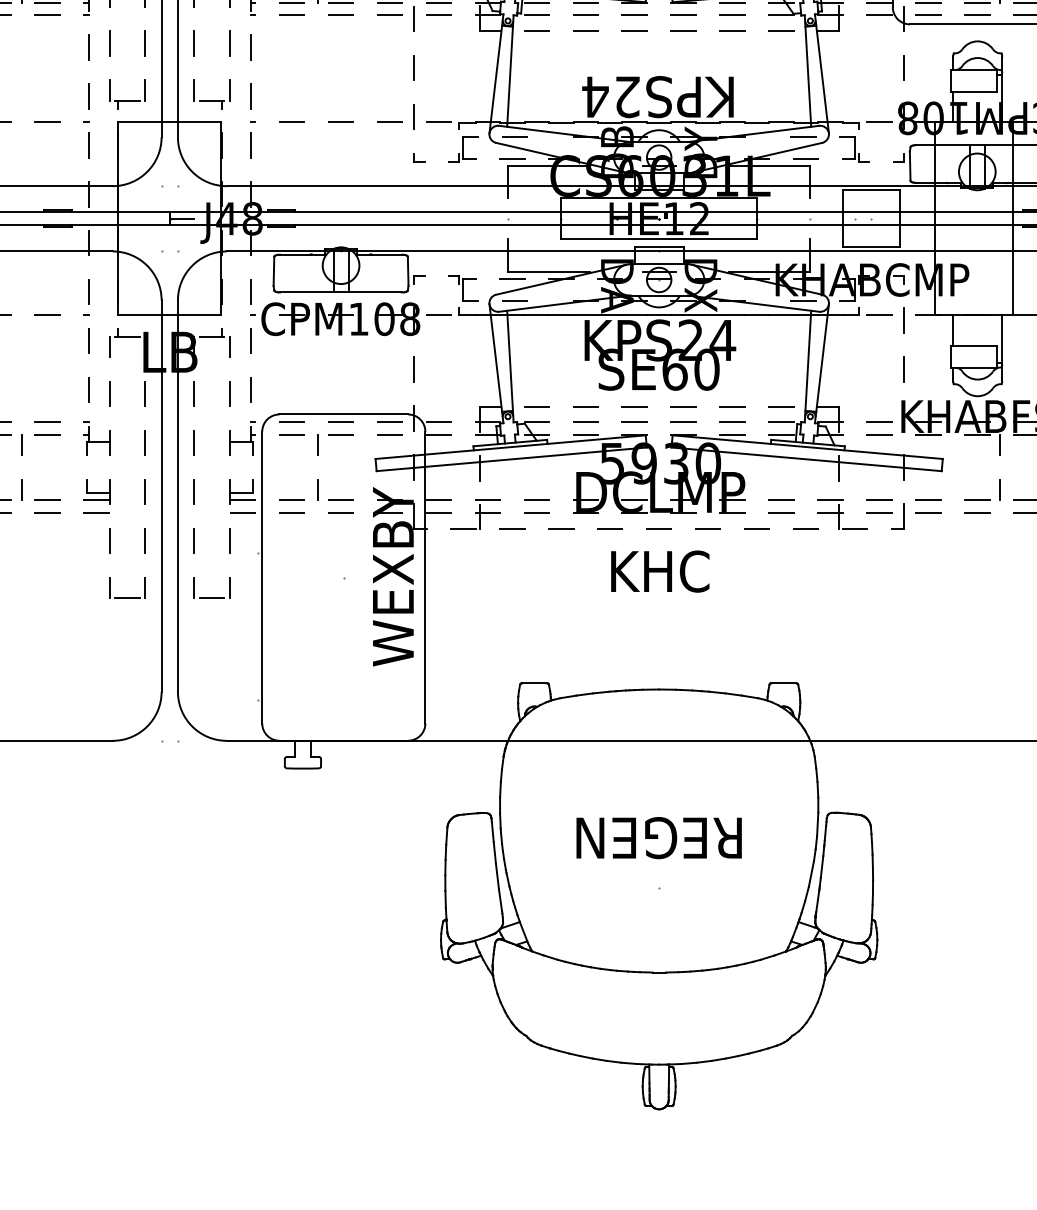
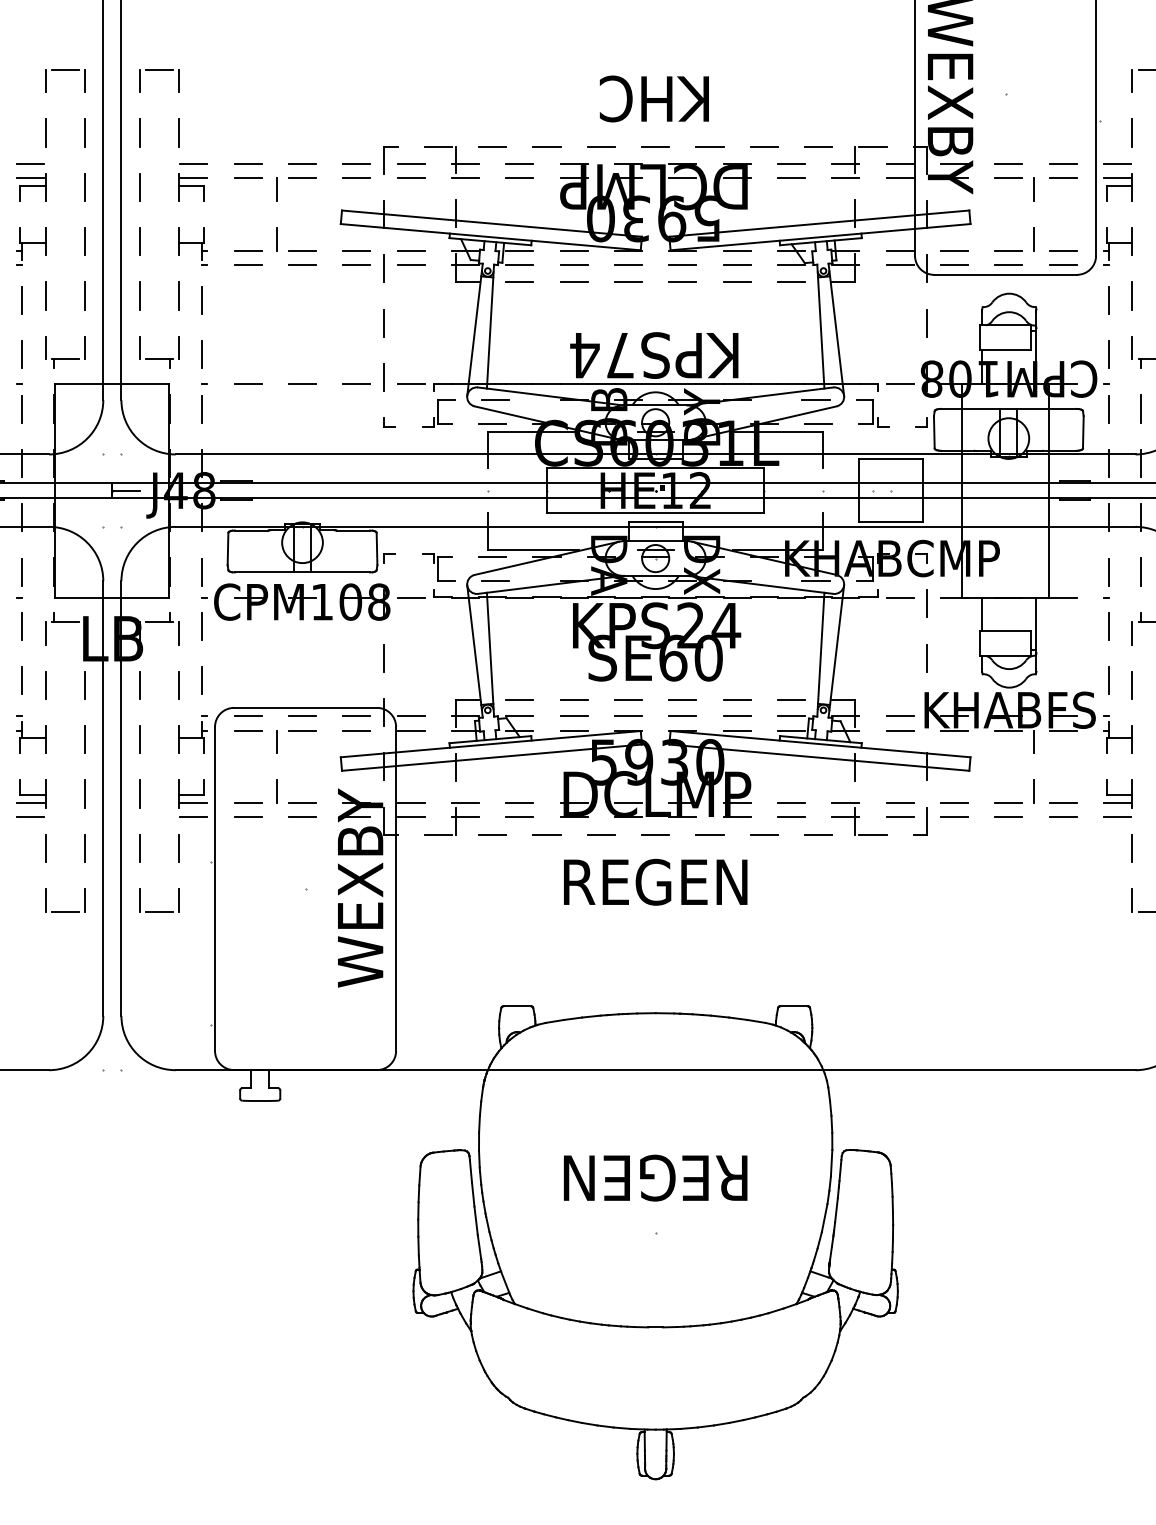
text: (627, 97) -> (620, 355), KPS24 -> KPS74
text: (659, 570) -> (655, 881), KHC -> REGEN

